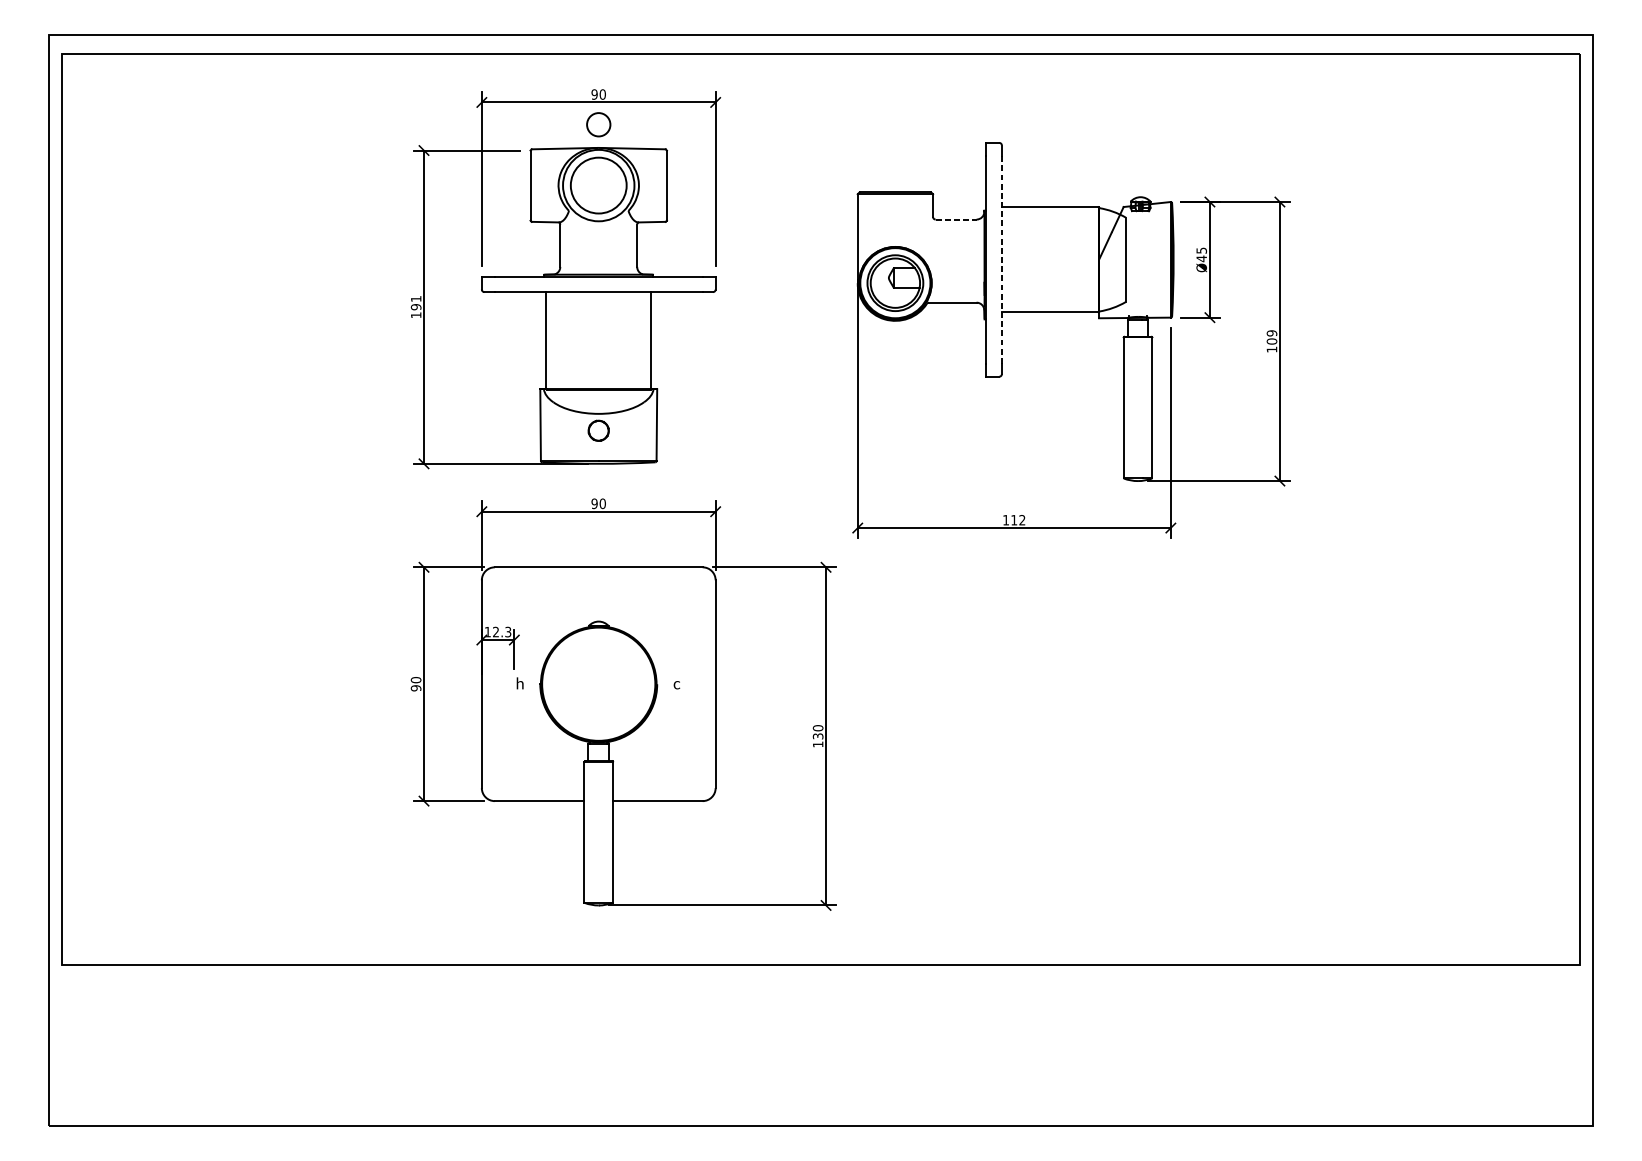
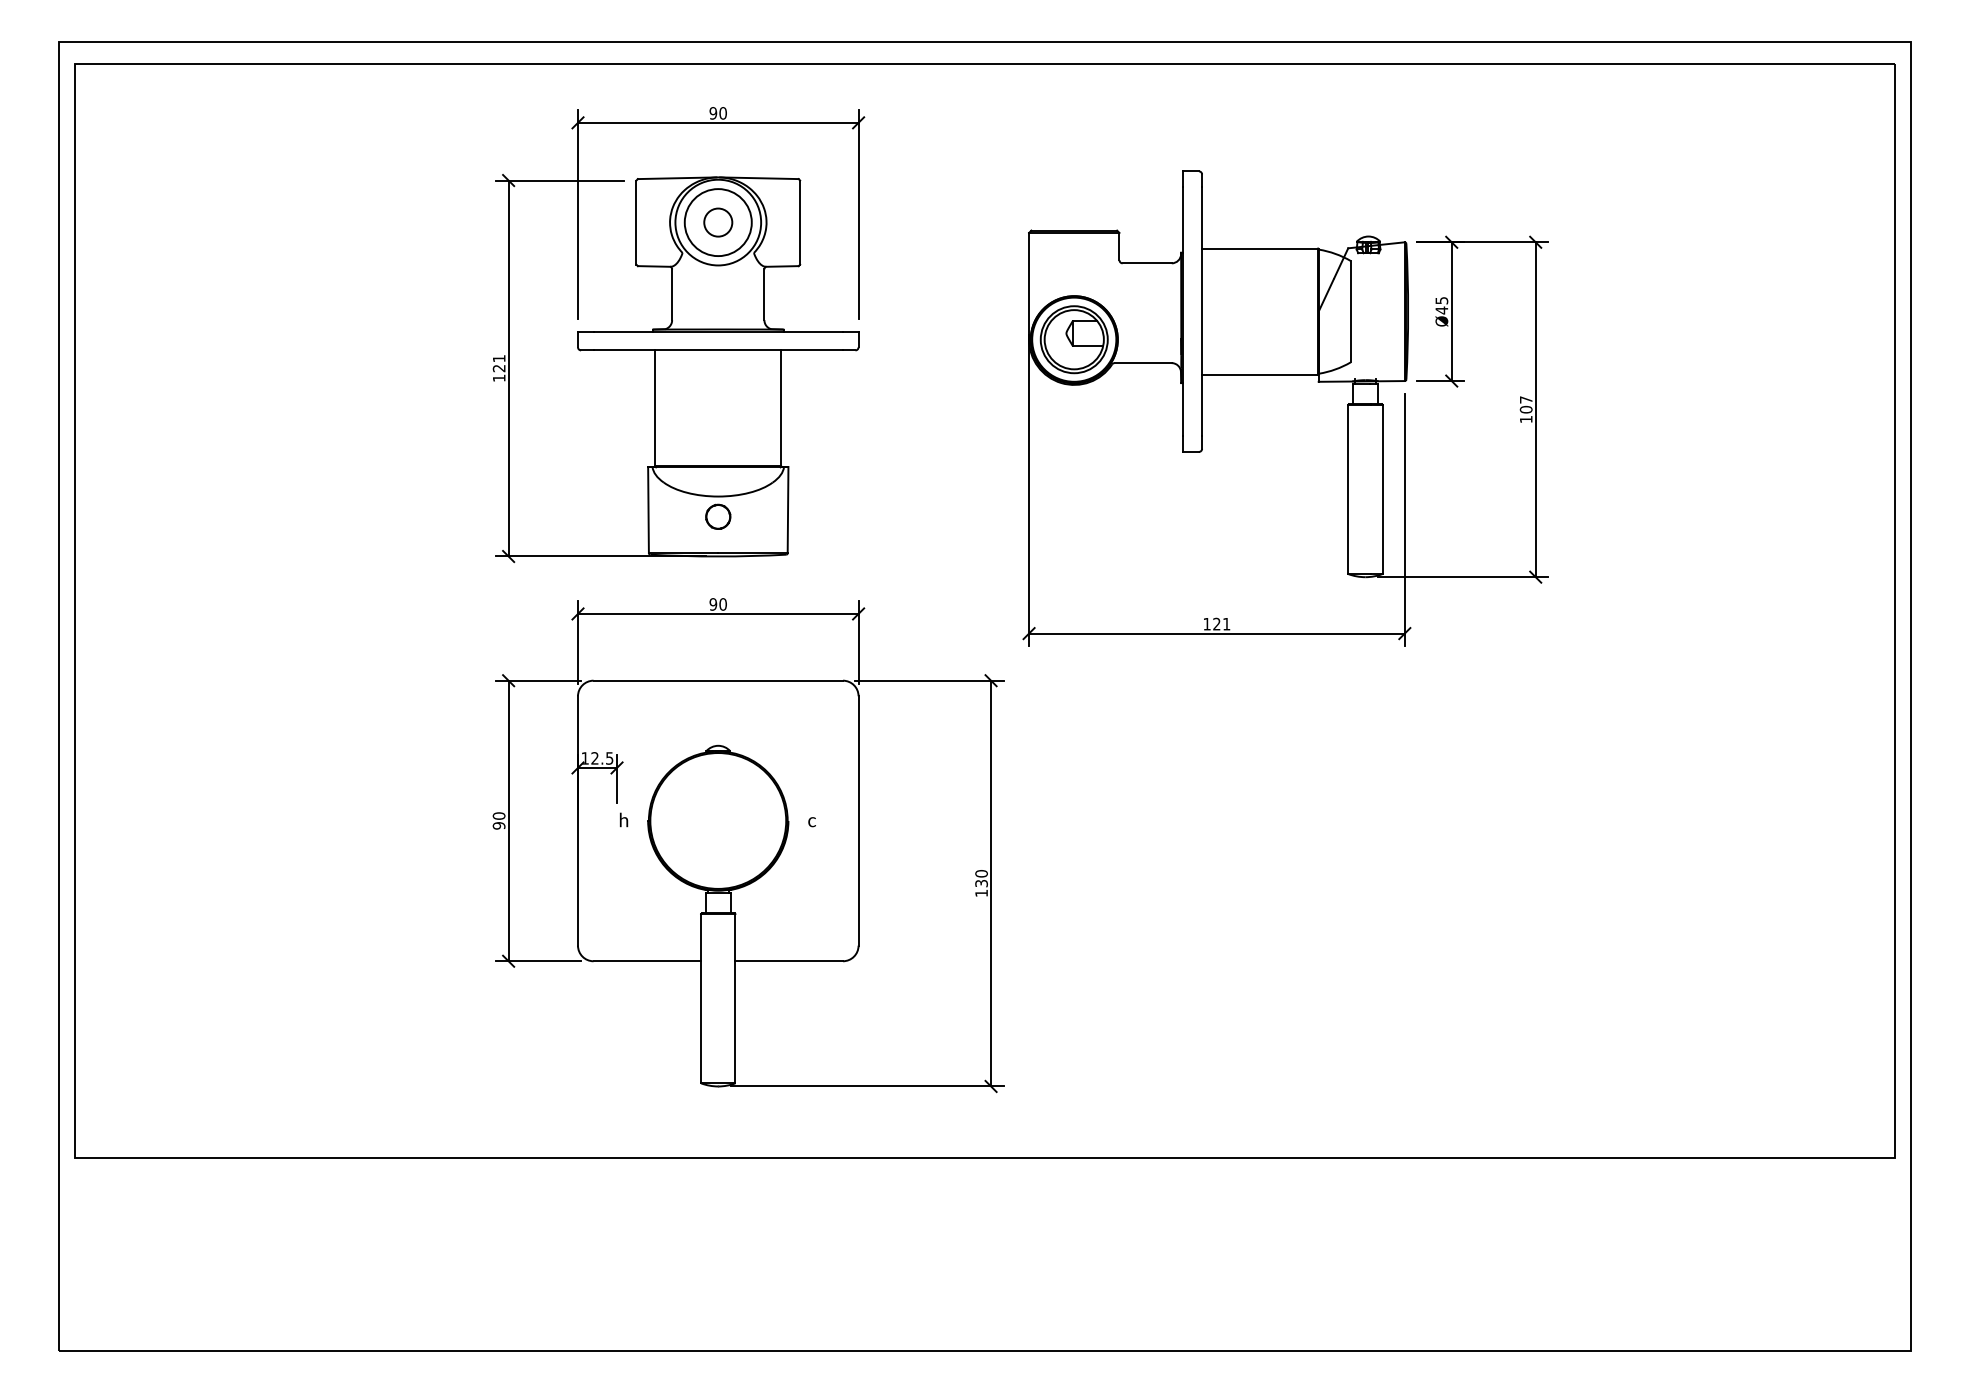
circle: (598, 124) -> (718, 222), moved
line: (956, 219) -> (1147, 263), dashed -> solid
line: (1002, 259) -> (1202, 311), dashed -> solid
text: (416, 307) -> (499, 368), 191 -> 121
text: (1271, 333) -> (1525, 399), 109 -> 107
text: (1018, 519) -> (1221, 623), 112 -> 121
text: (508, 632) -> (609, 758), 12.3 -> 12.5

